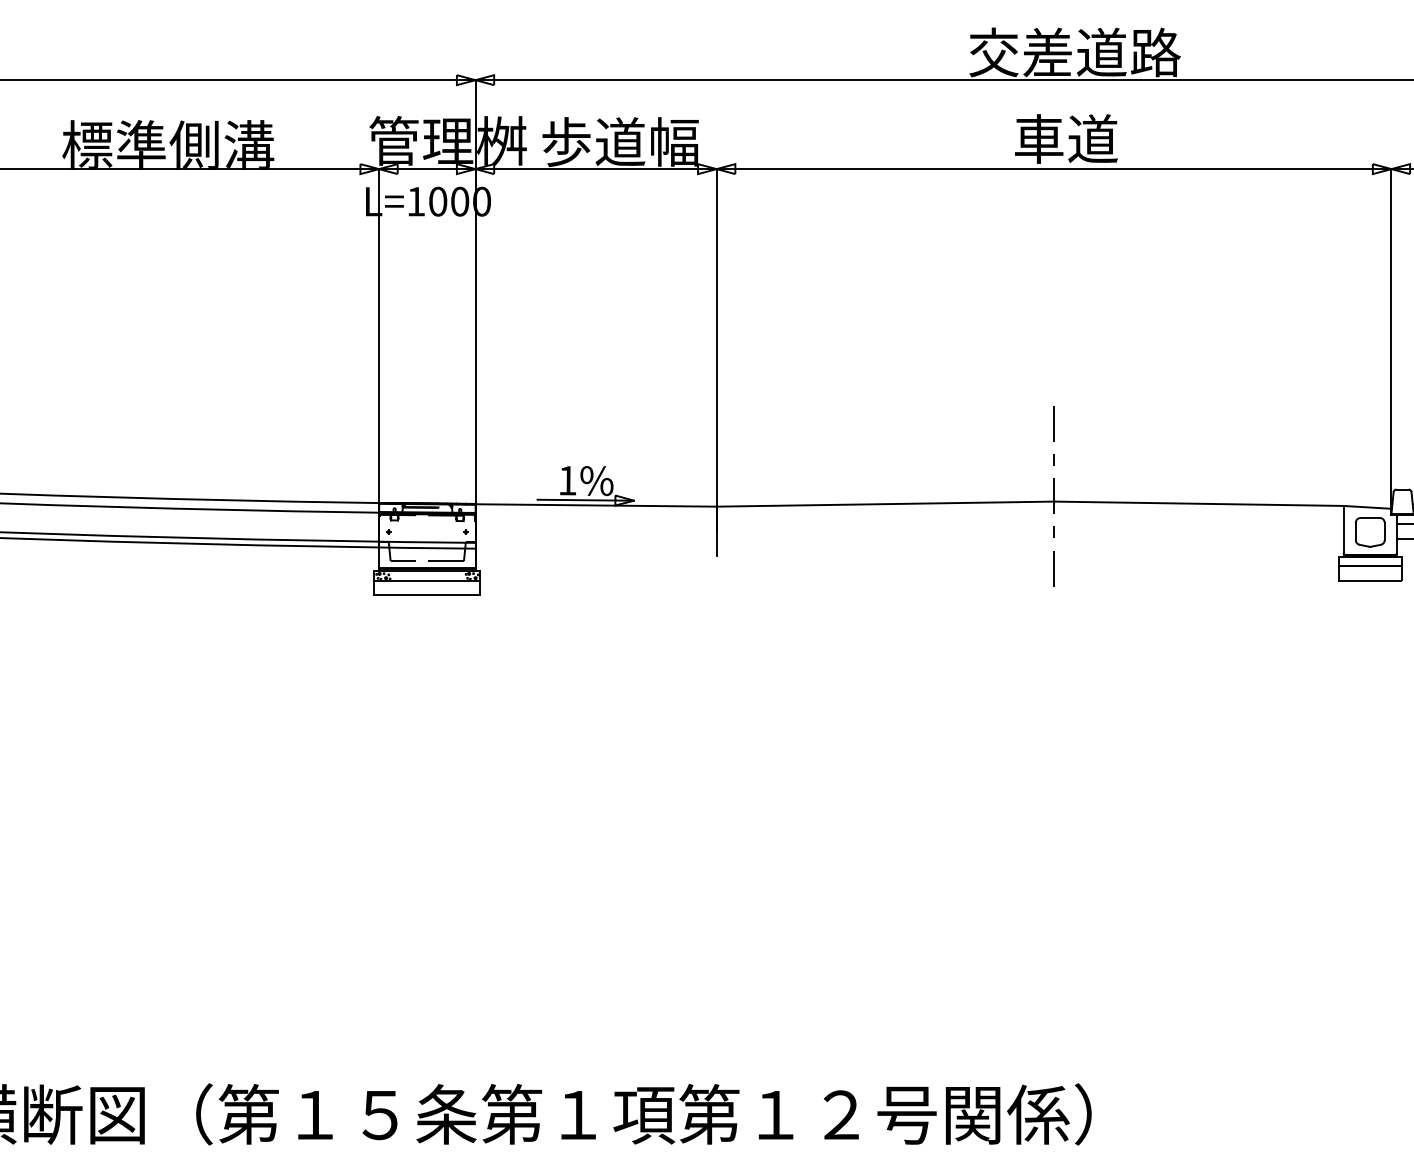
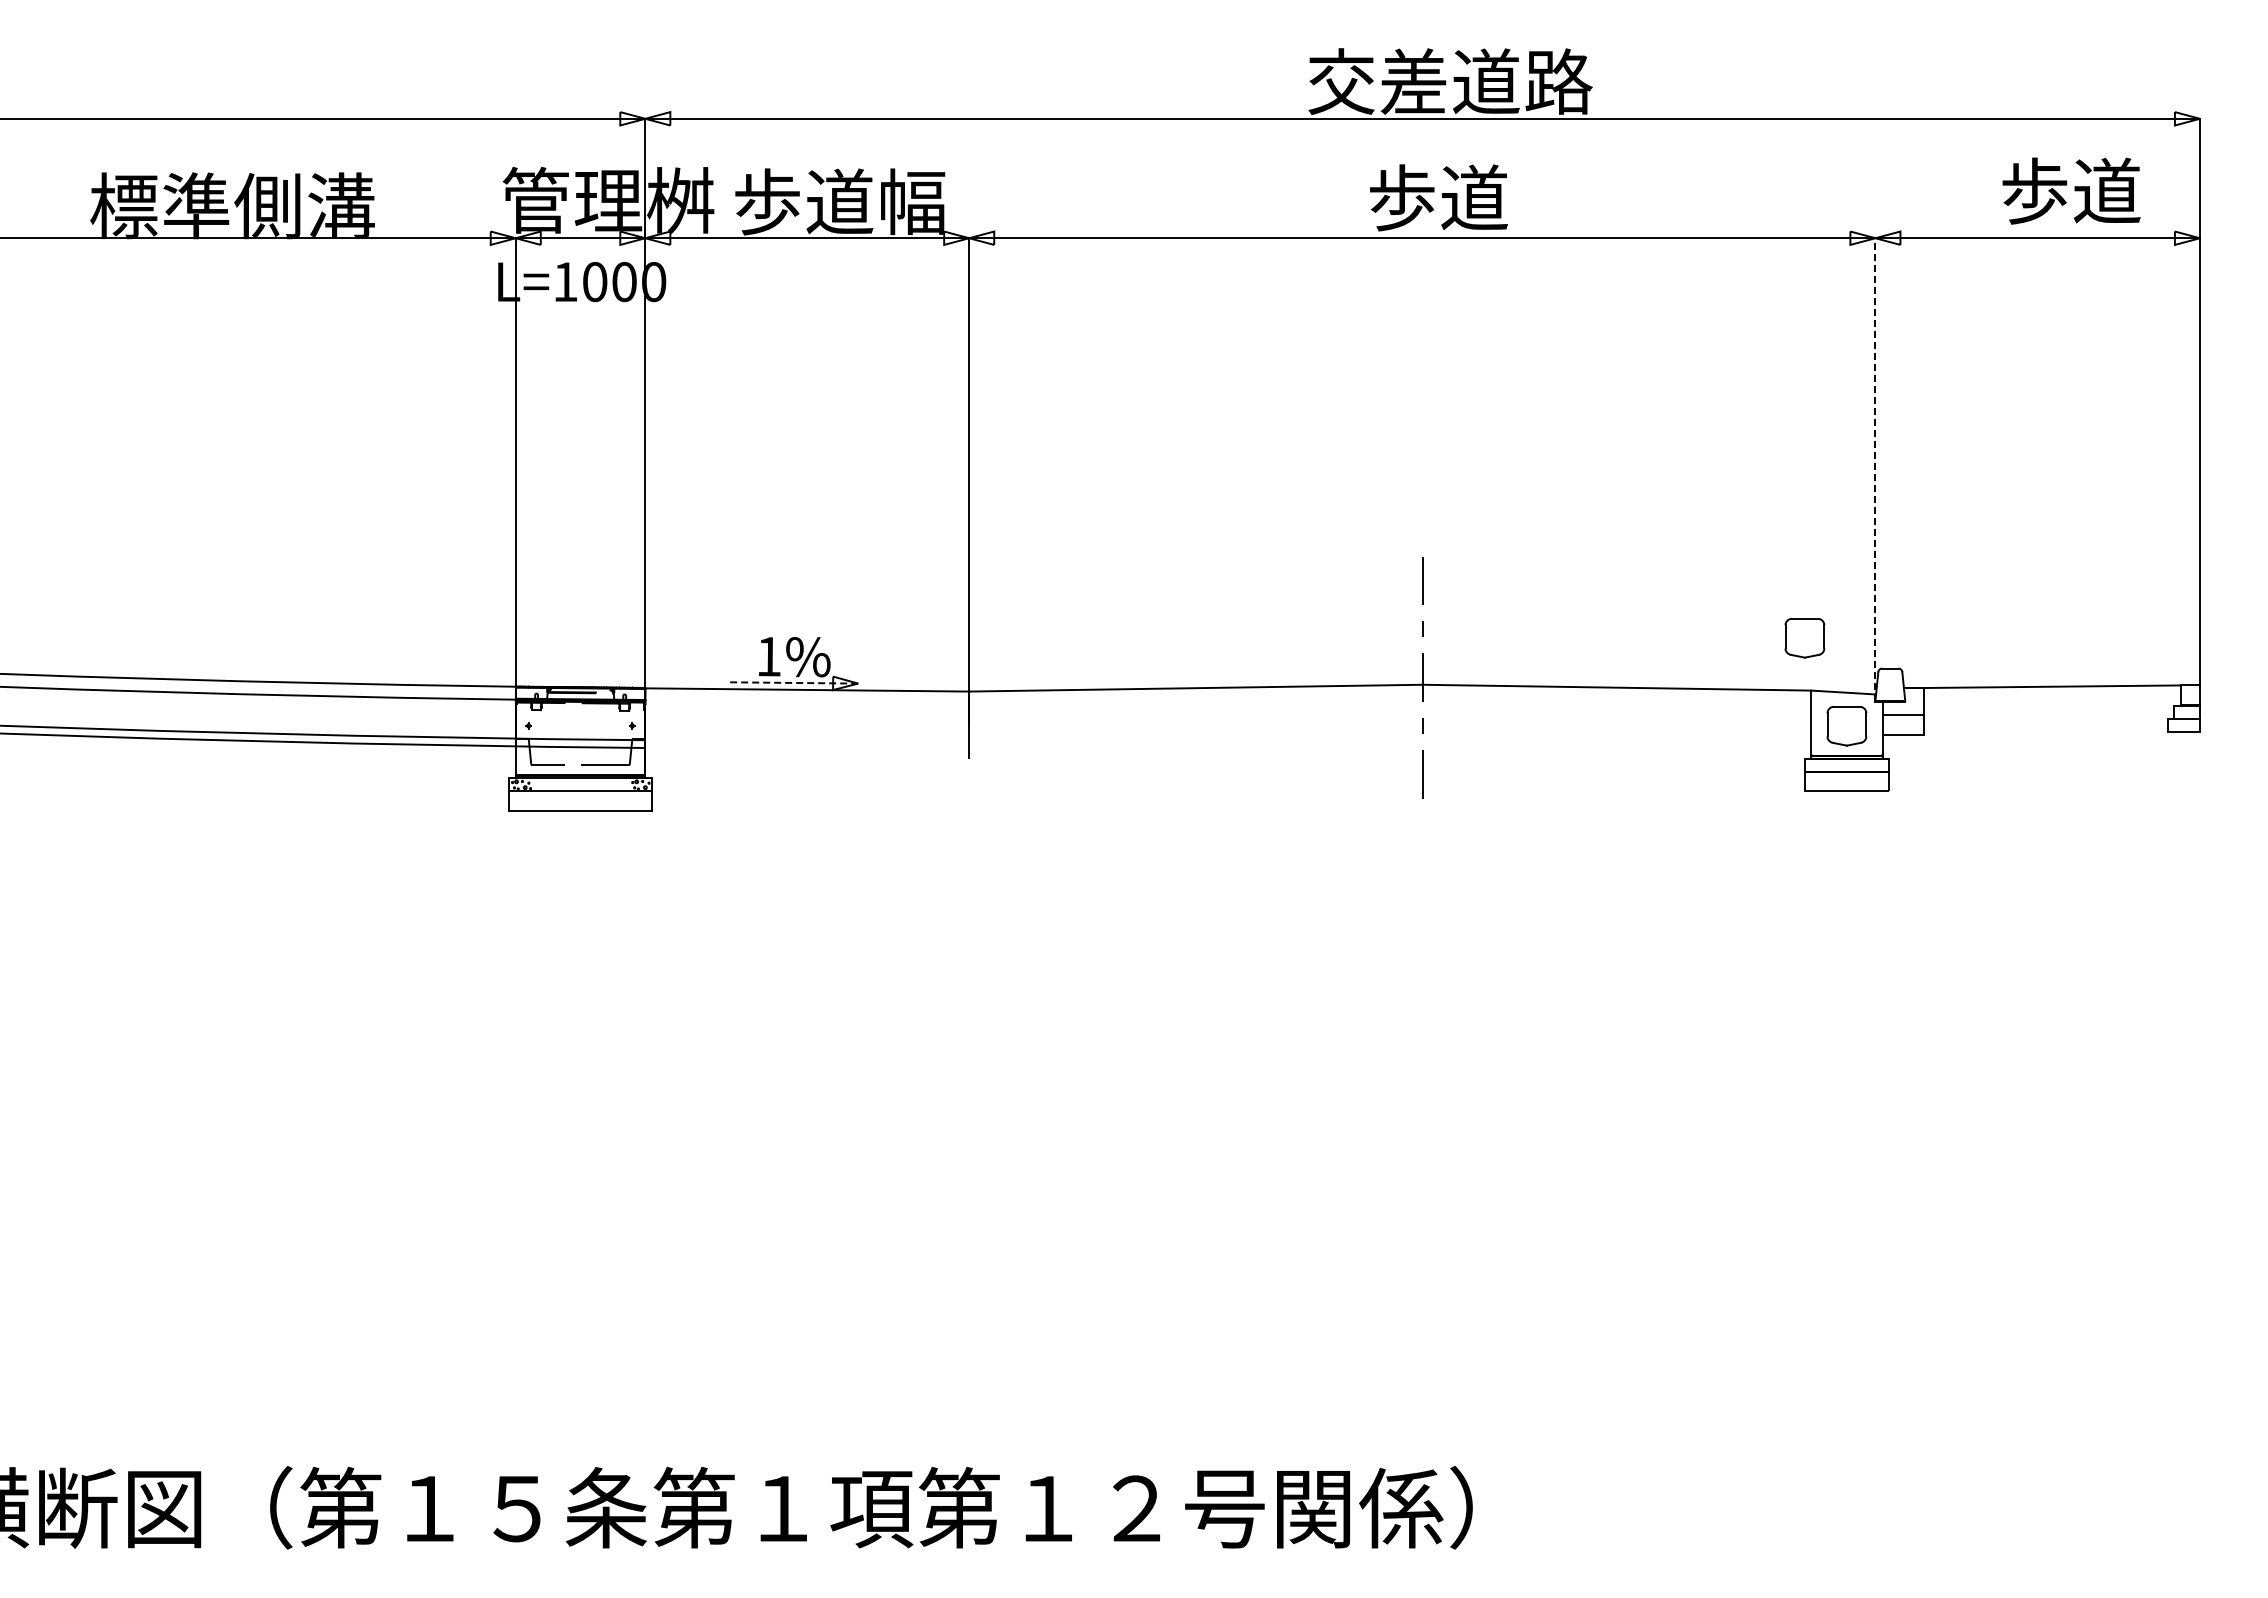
text: (1038, 138) -> (1401, 197), 車道 -> 歩道
line: (1391, 341) -> (1875, 469), solid -> dashed
part: (1338, 466) -> (1804, 637), added
line: (585, 499) -> (793, 682), solid -> dashed

